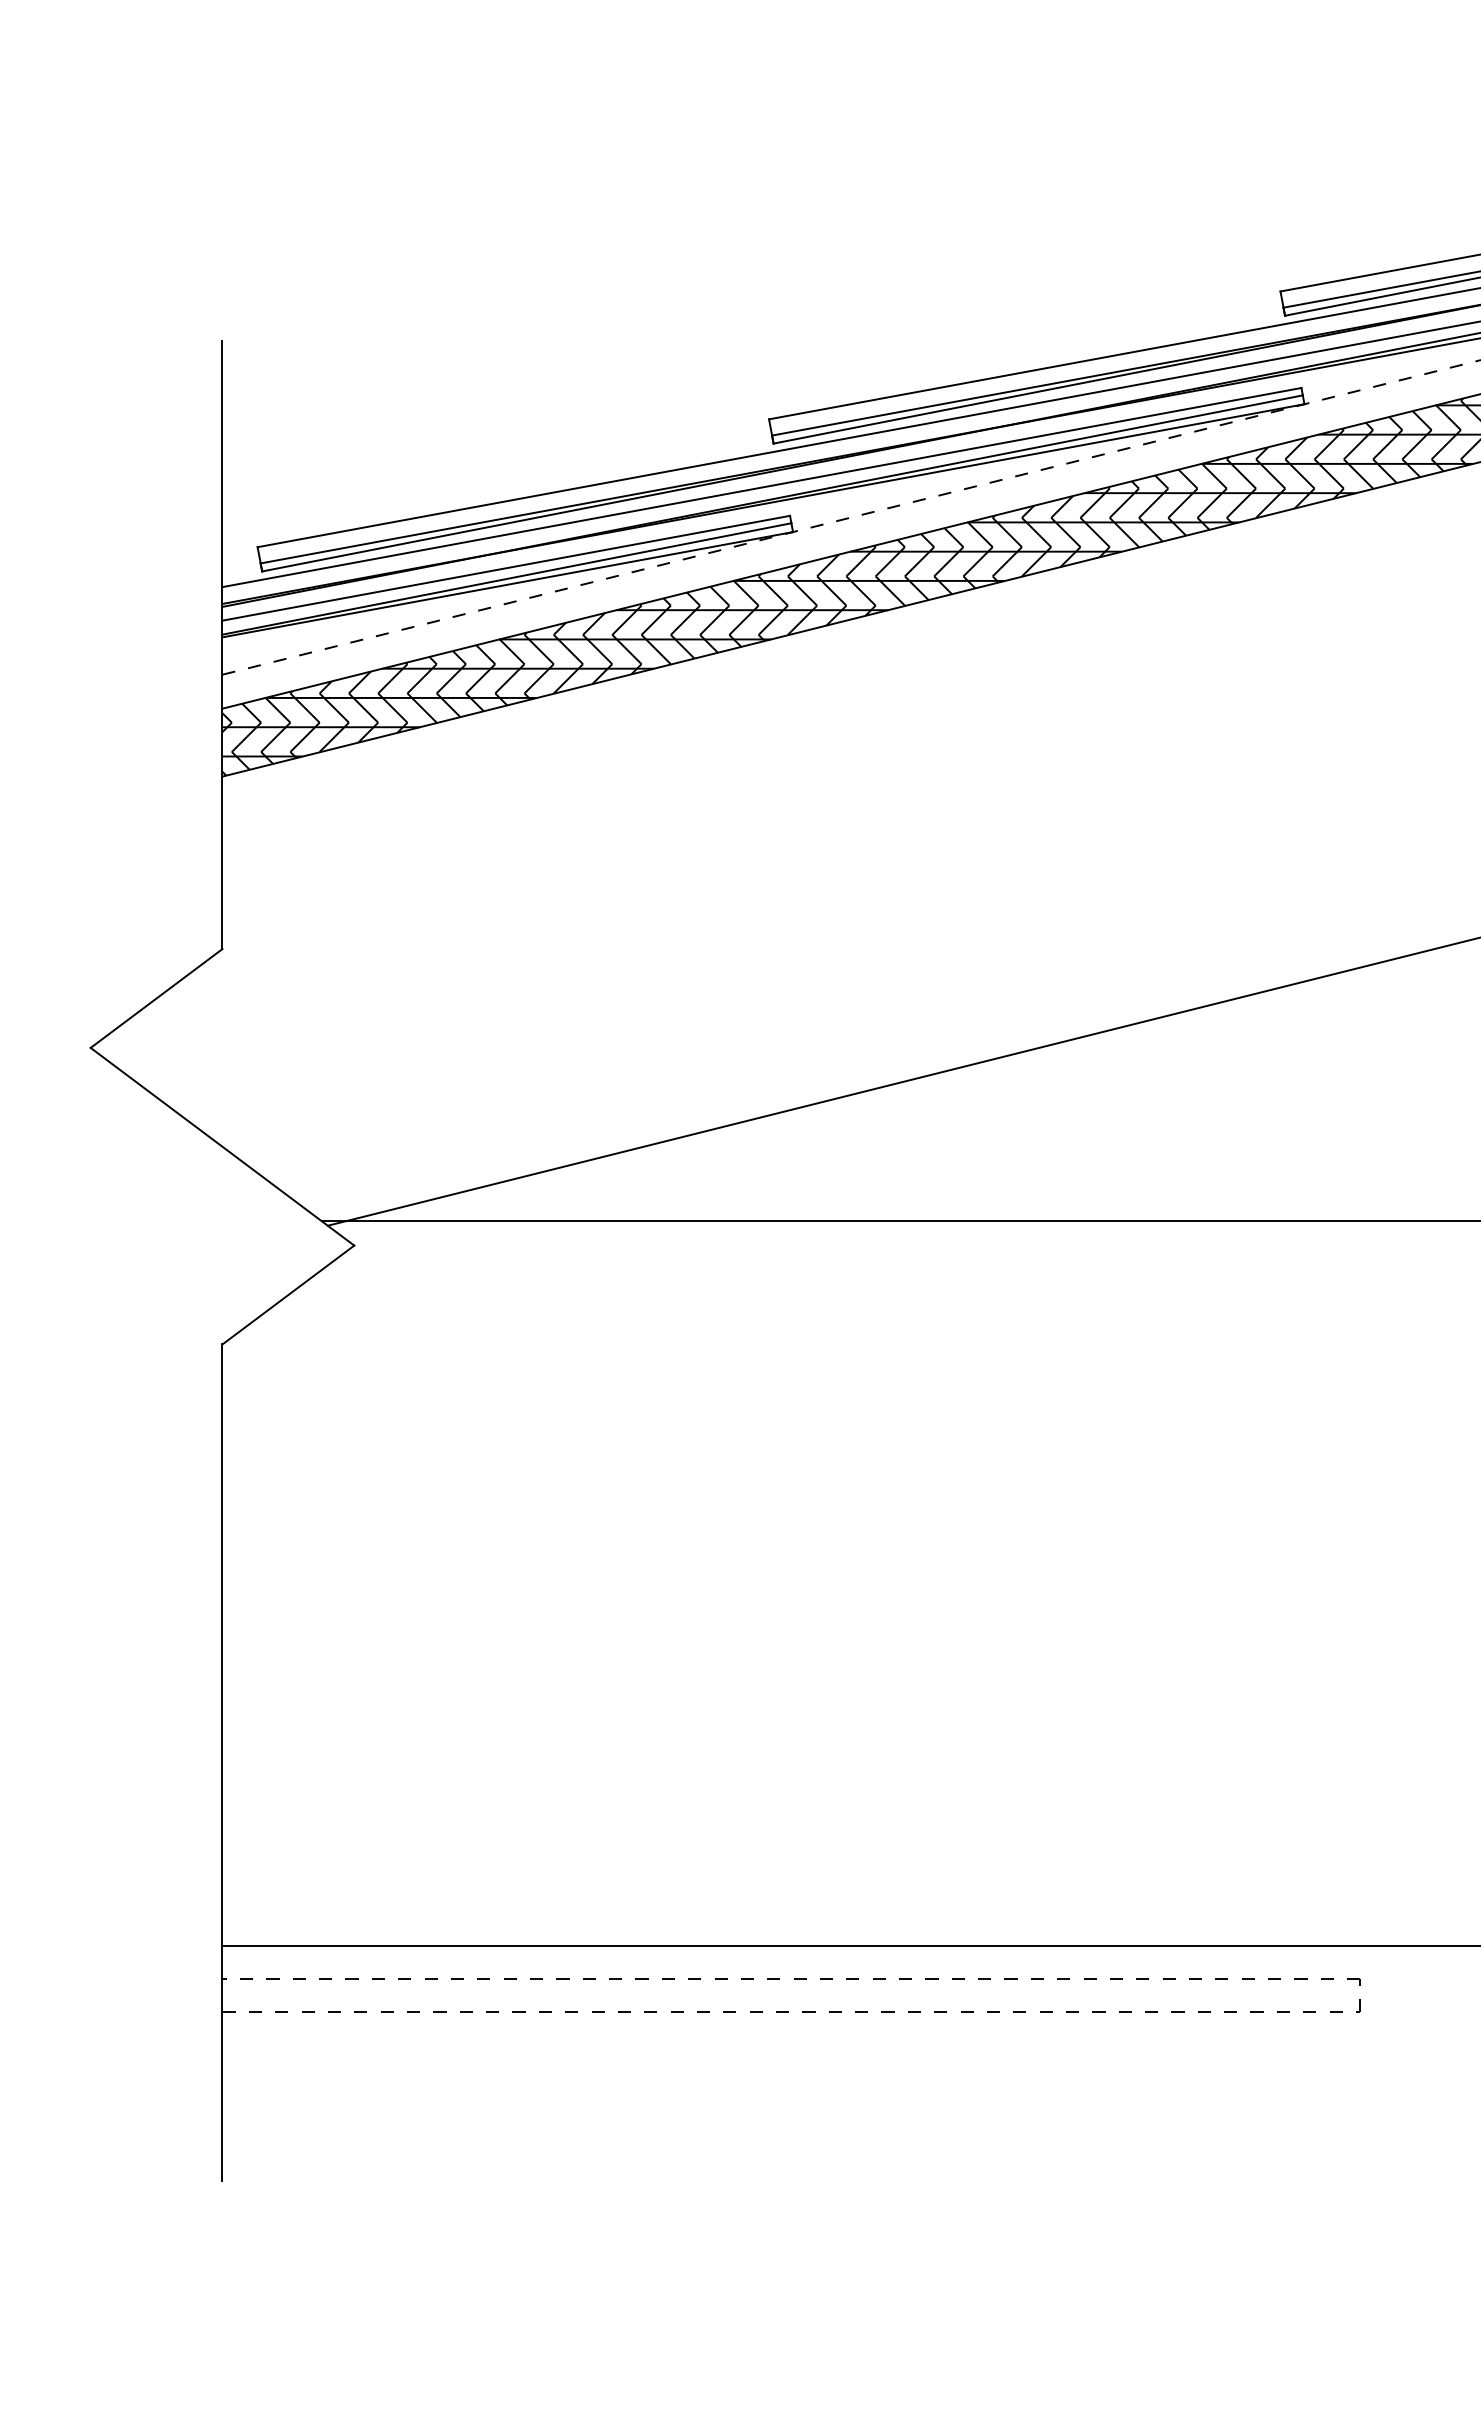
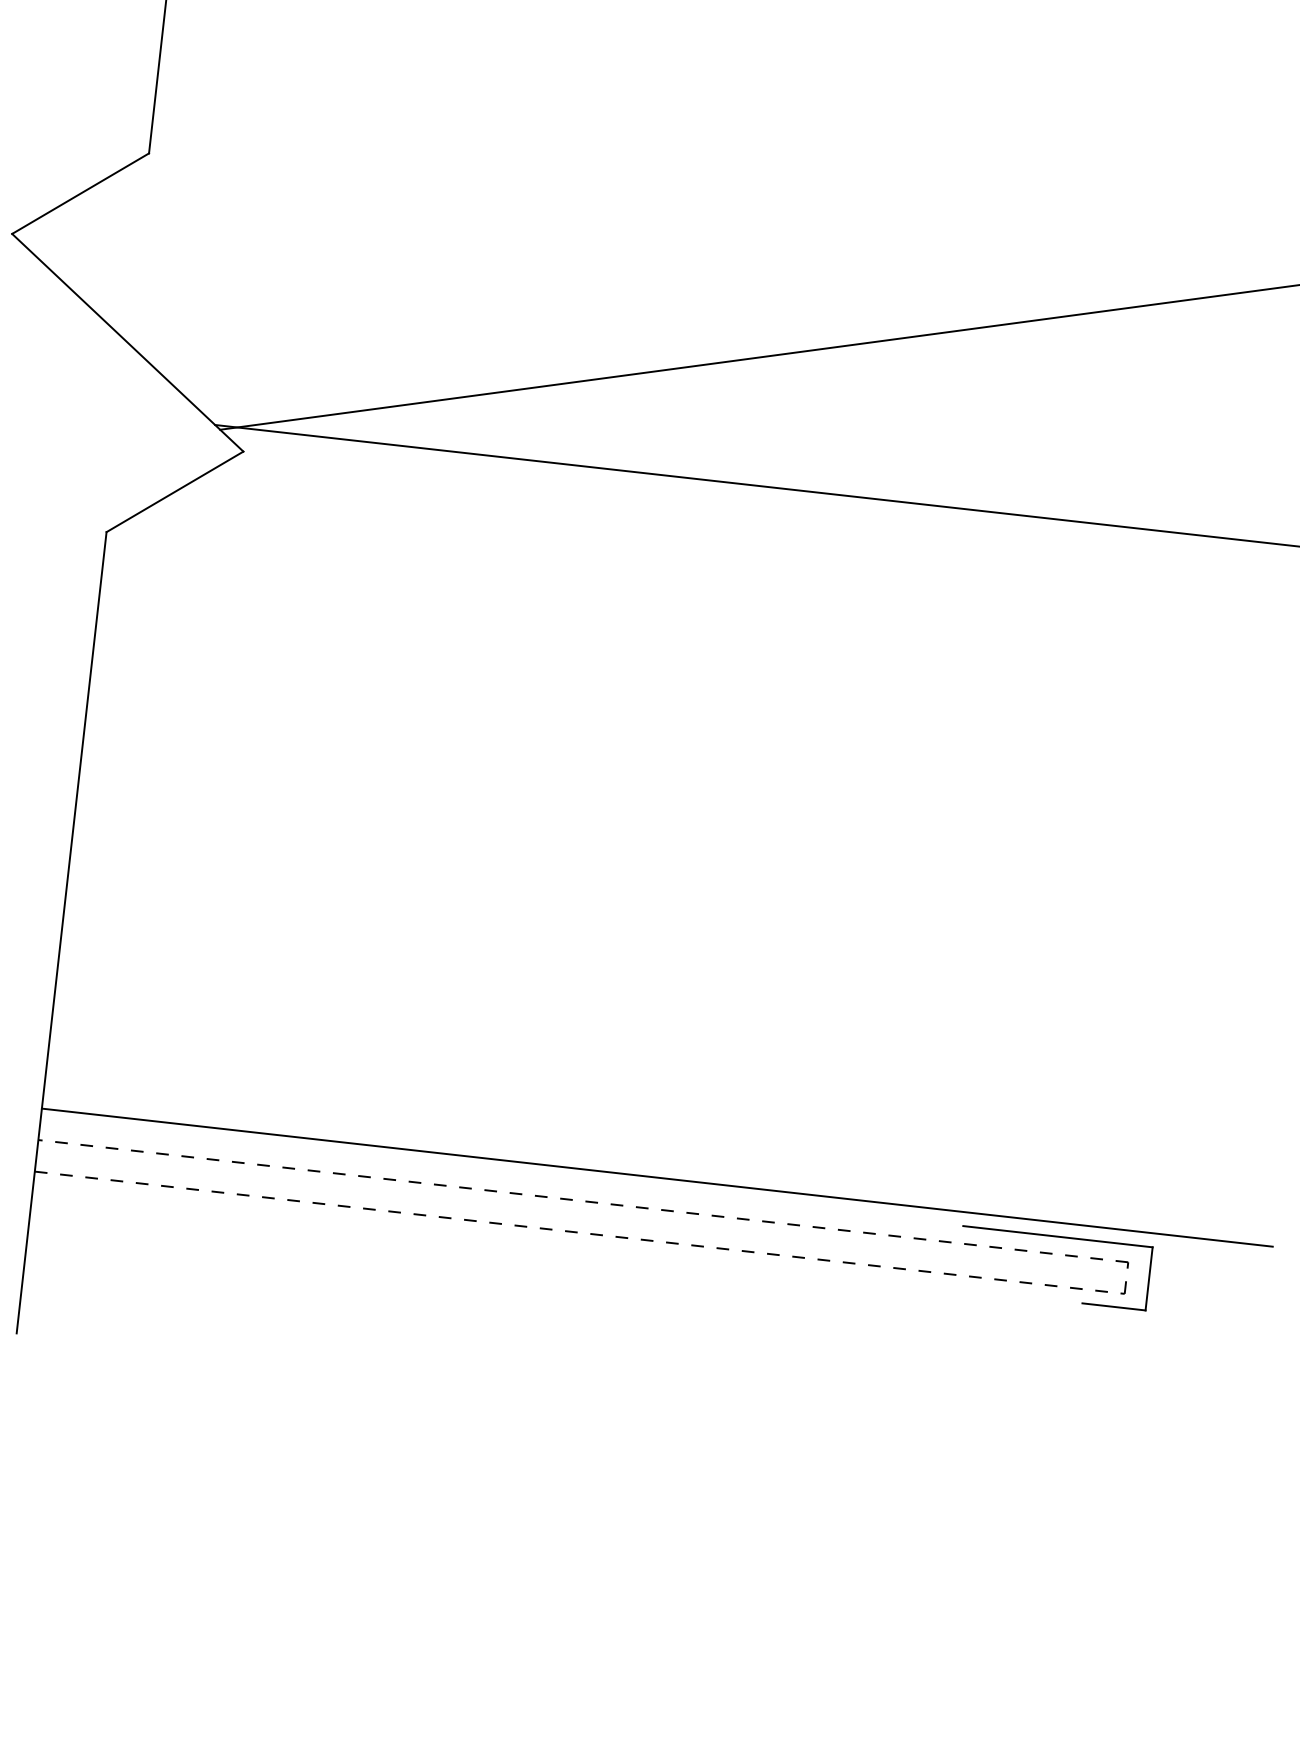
part: (1284, 1961) -> (1057, 1237), added

